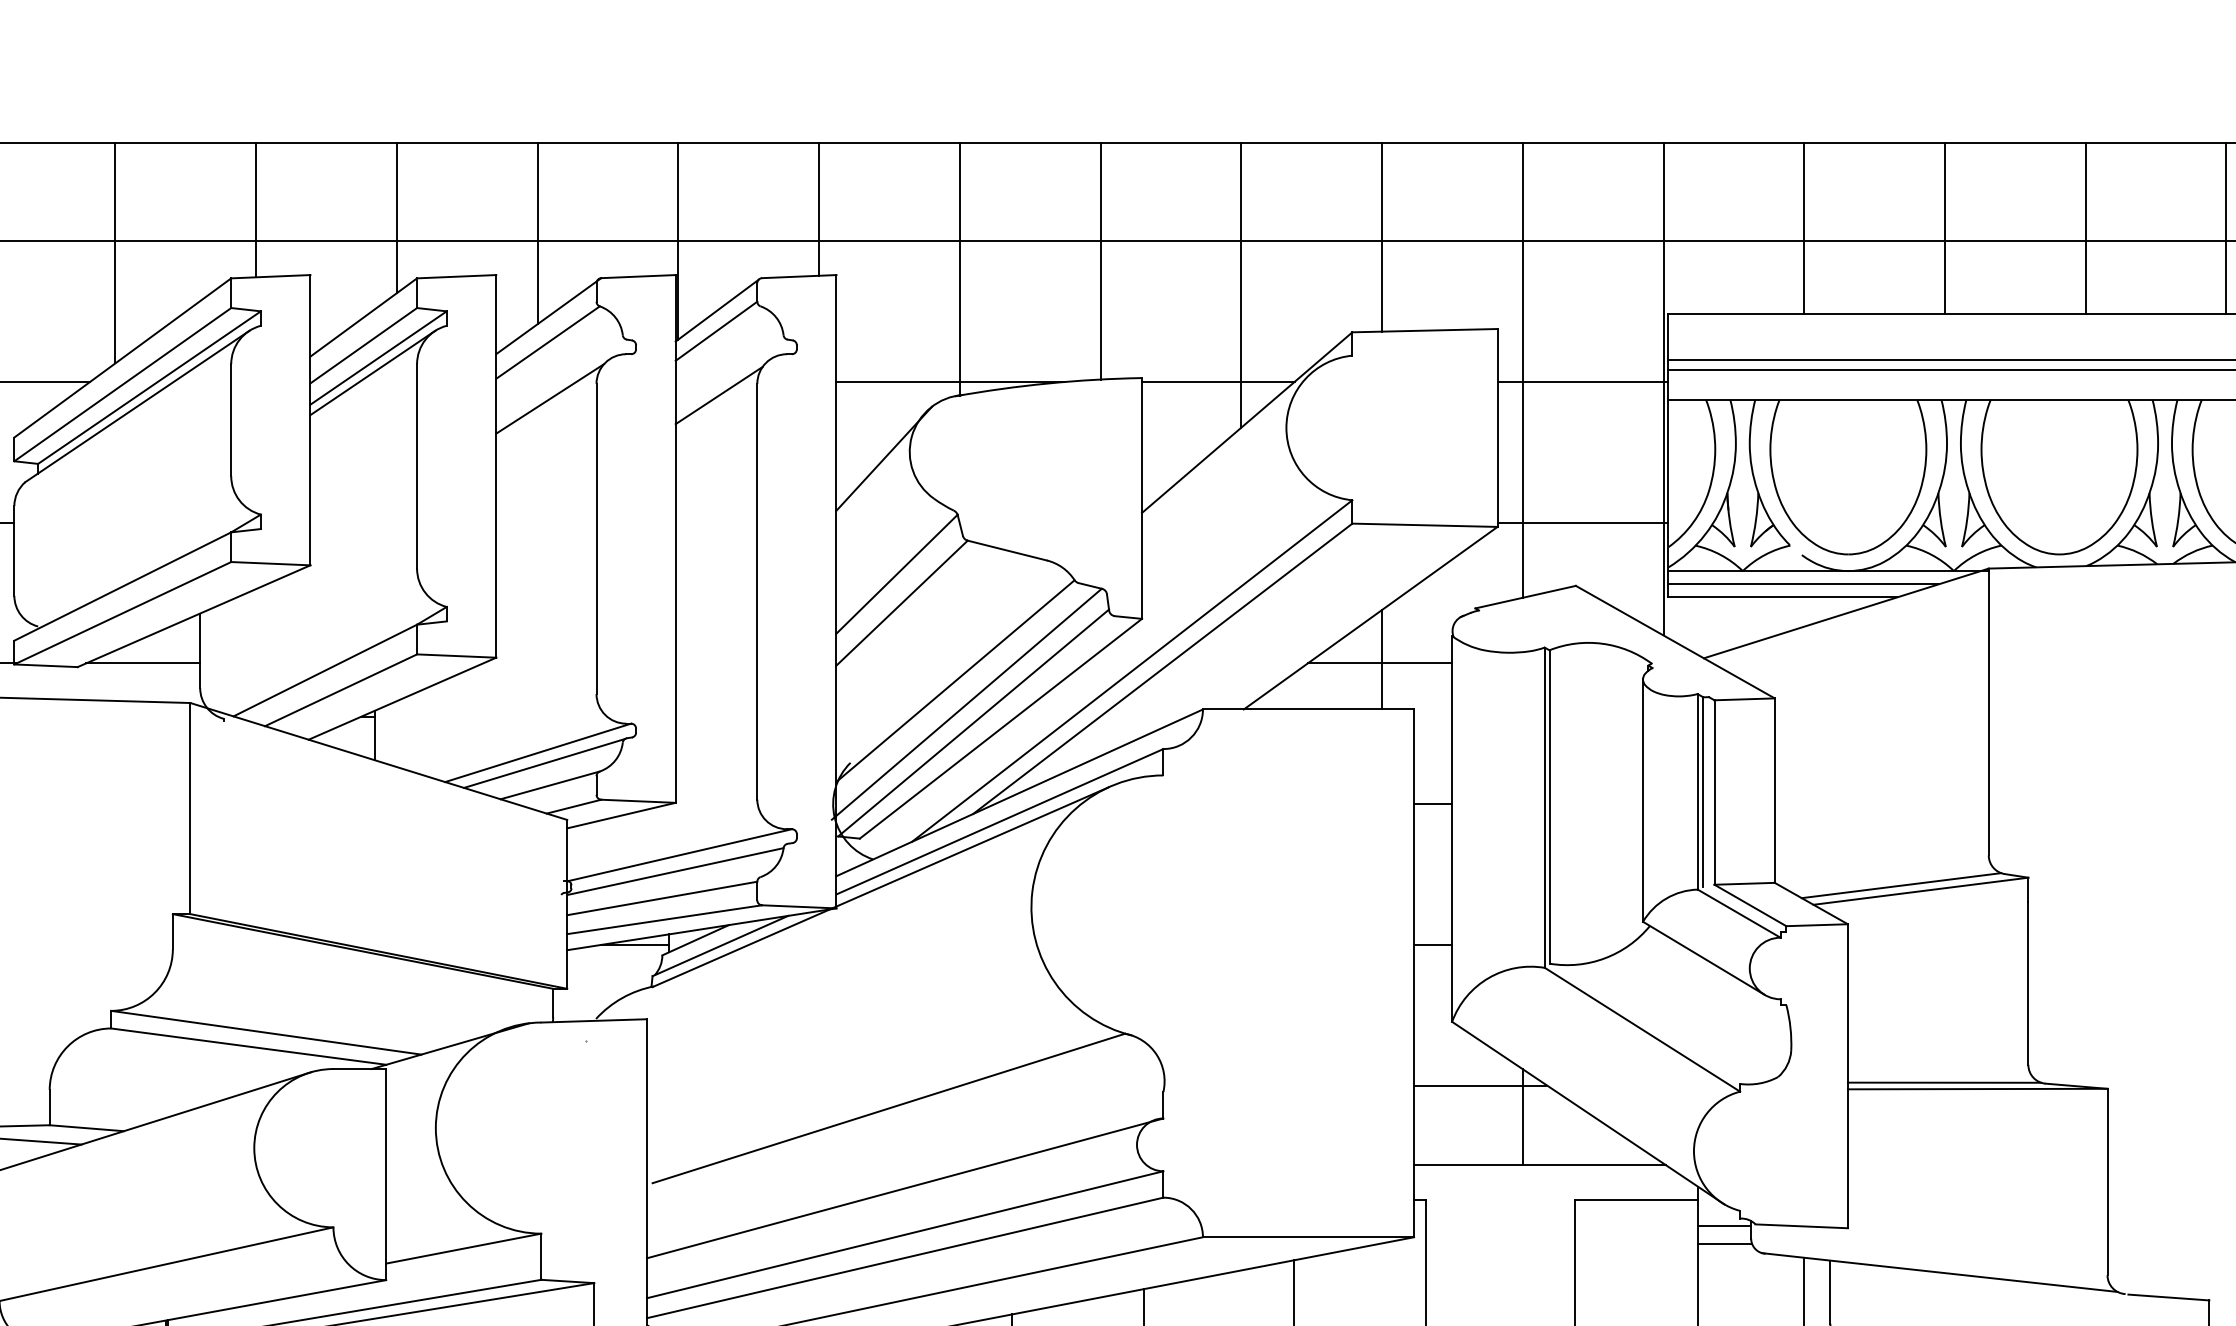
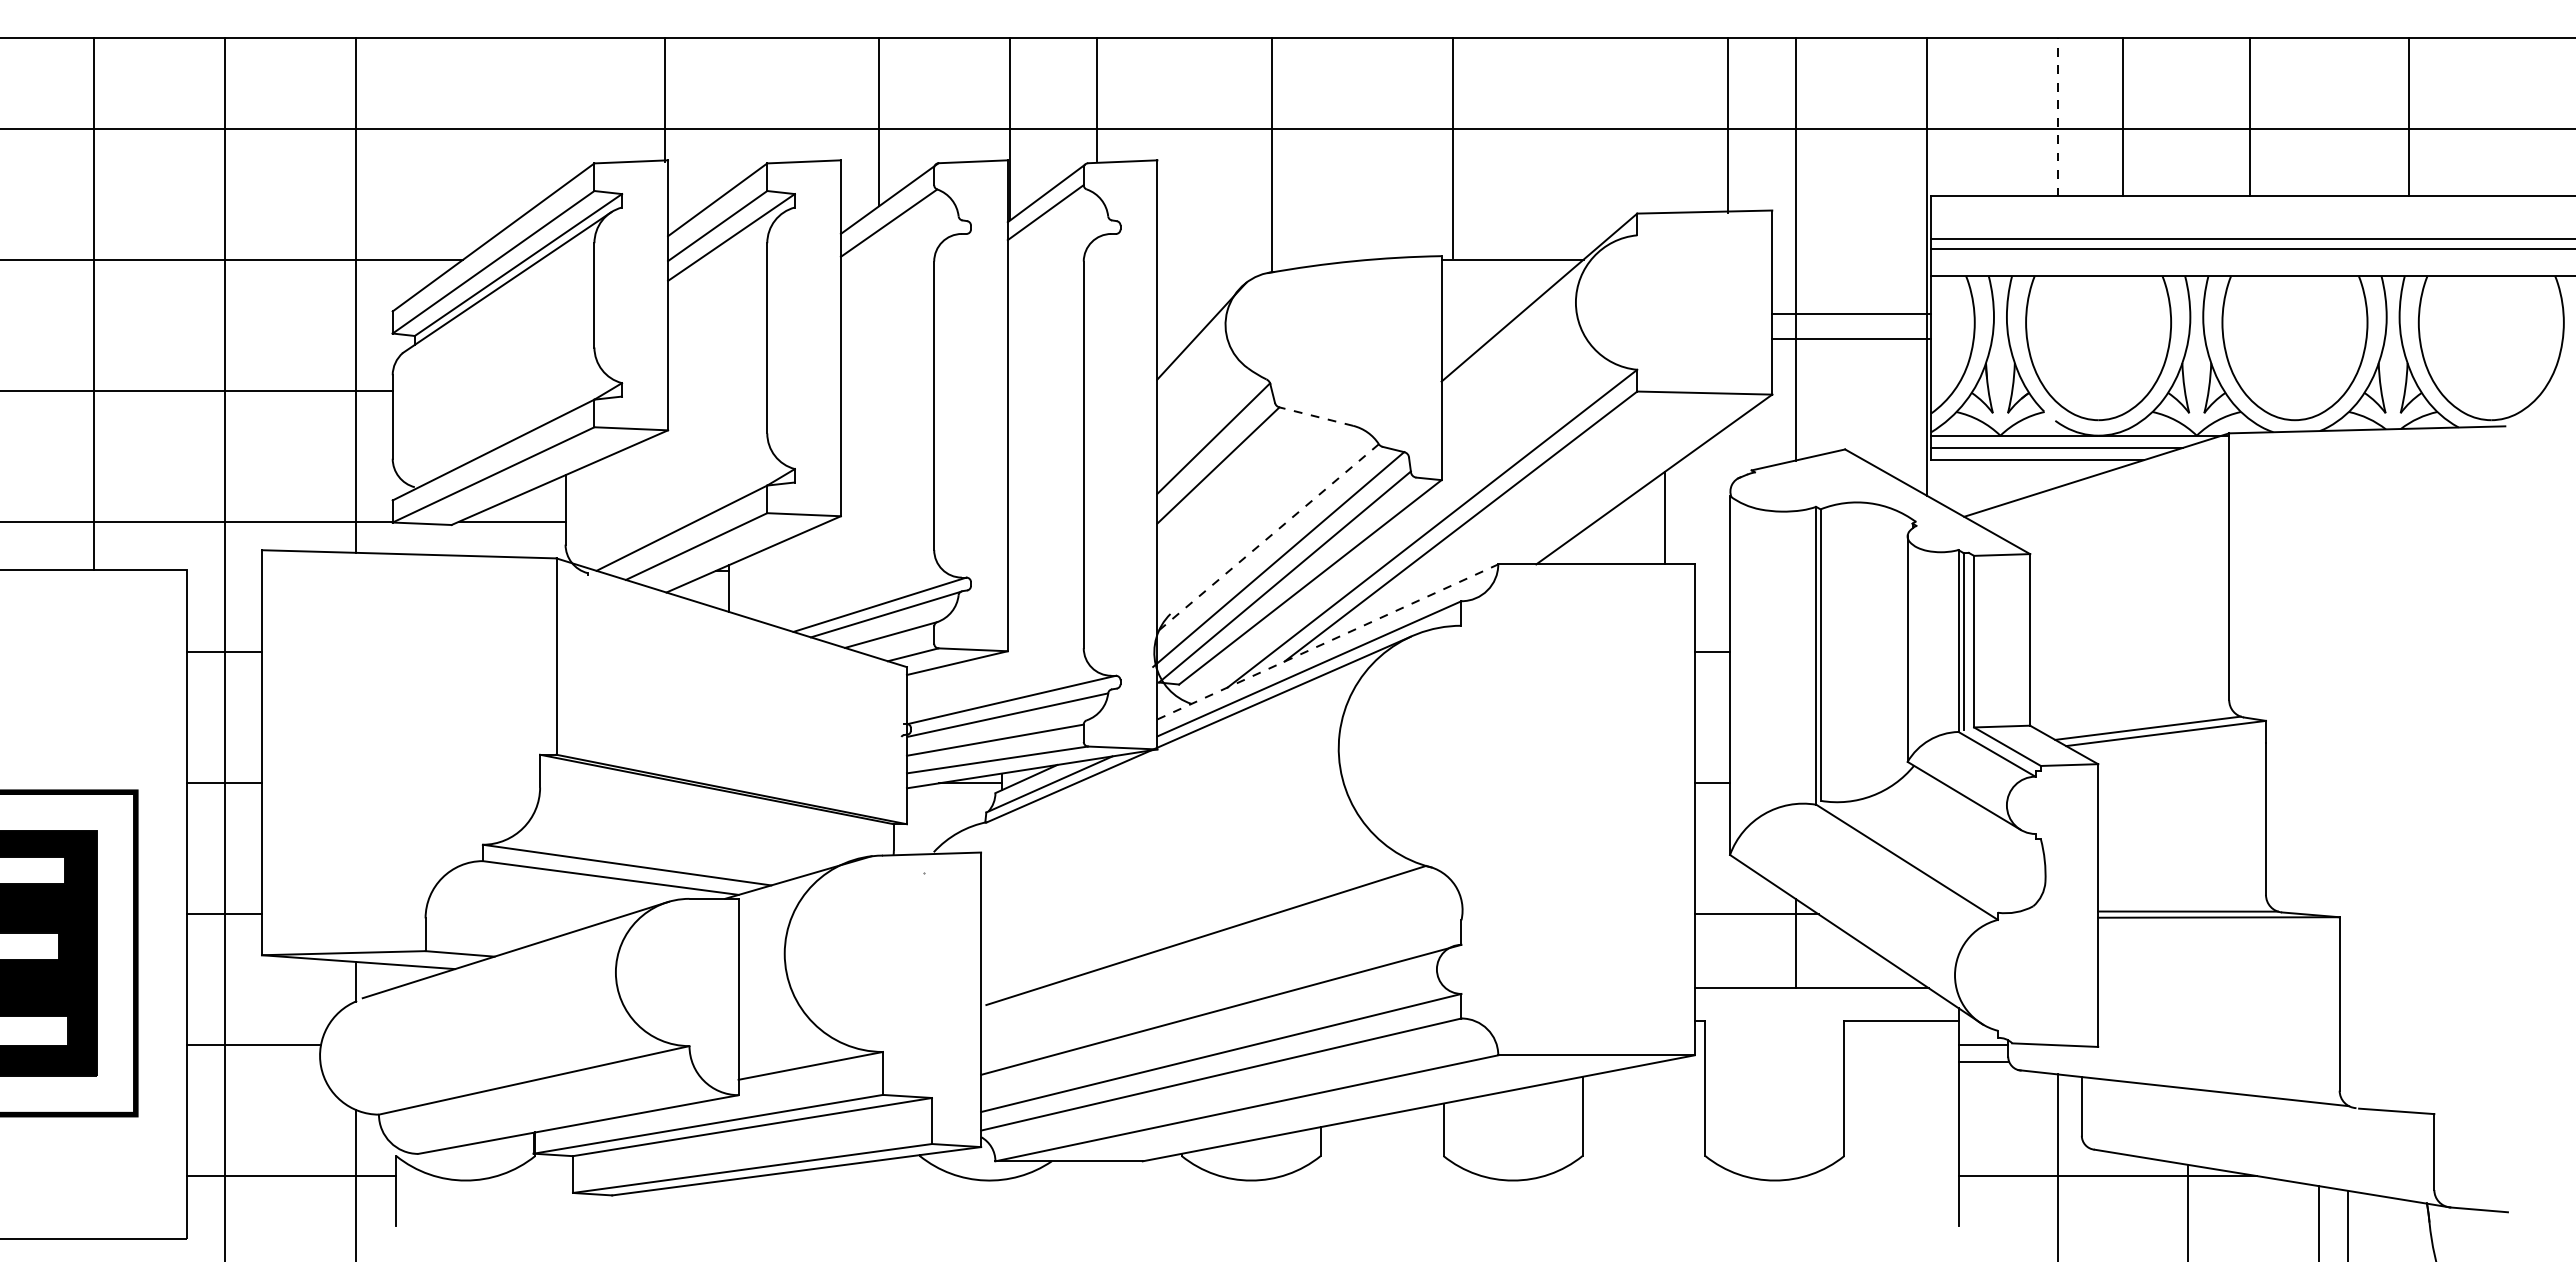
line: (256, 209) -> (664, 99), moved
line: (819, 209) -> (1097, 99), moved
line: (396, 218) -> (748, 107), removed
line: (1804, 227) -> (2057, 116), solid -> dashed
line: (1945, 227) -> (2123, 116), moved
line: (2085, 227) -> (2250, 116), moved
line: (2226, 227) -> (2409, 116), moved
line: (1381, 236) -> (1727, 124), moved
line: (115, 252) -> (486, 139), removed
line: (1101, 261) -> (1453, 147), moved
line: (1240, 284) -> (1533, 169), removed
line: (373, 373) -> (726, 251), removed
line: (950, 381) -> (1263, 259), removed
line: (1582, 381) -> (1851, 313), moved
line: (718, 395) -> (1047, 272), removed
line: (549, 398) -> (890, 275), removed
line: (1582, 522) -> (1851, 338), moved
line: (1007, 550) -> (1316, 416), solid -> dashed
line: (1379, 663) -> (1662, 521), removed
line: (954, 681) -> (1267, 538), solid -> dashed
line: (1020, 792) -> (1328, 641), solid -> dashed

